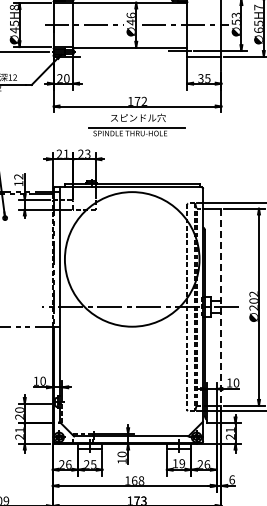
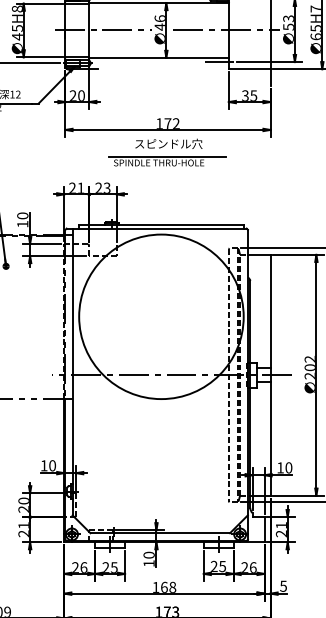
text: (18, 176) -> (22, 215), 12 -> 10
line: (221, 307) -> (270, 375), dashed -> solid
text: (178, 463) -> (218, 566), 19 -> 25
text: (231, 479) -> (282, 585), 6 -> 5

